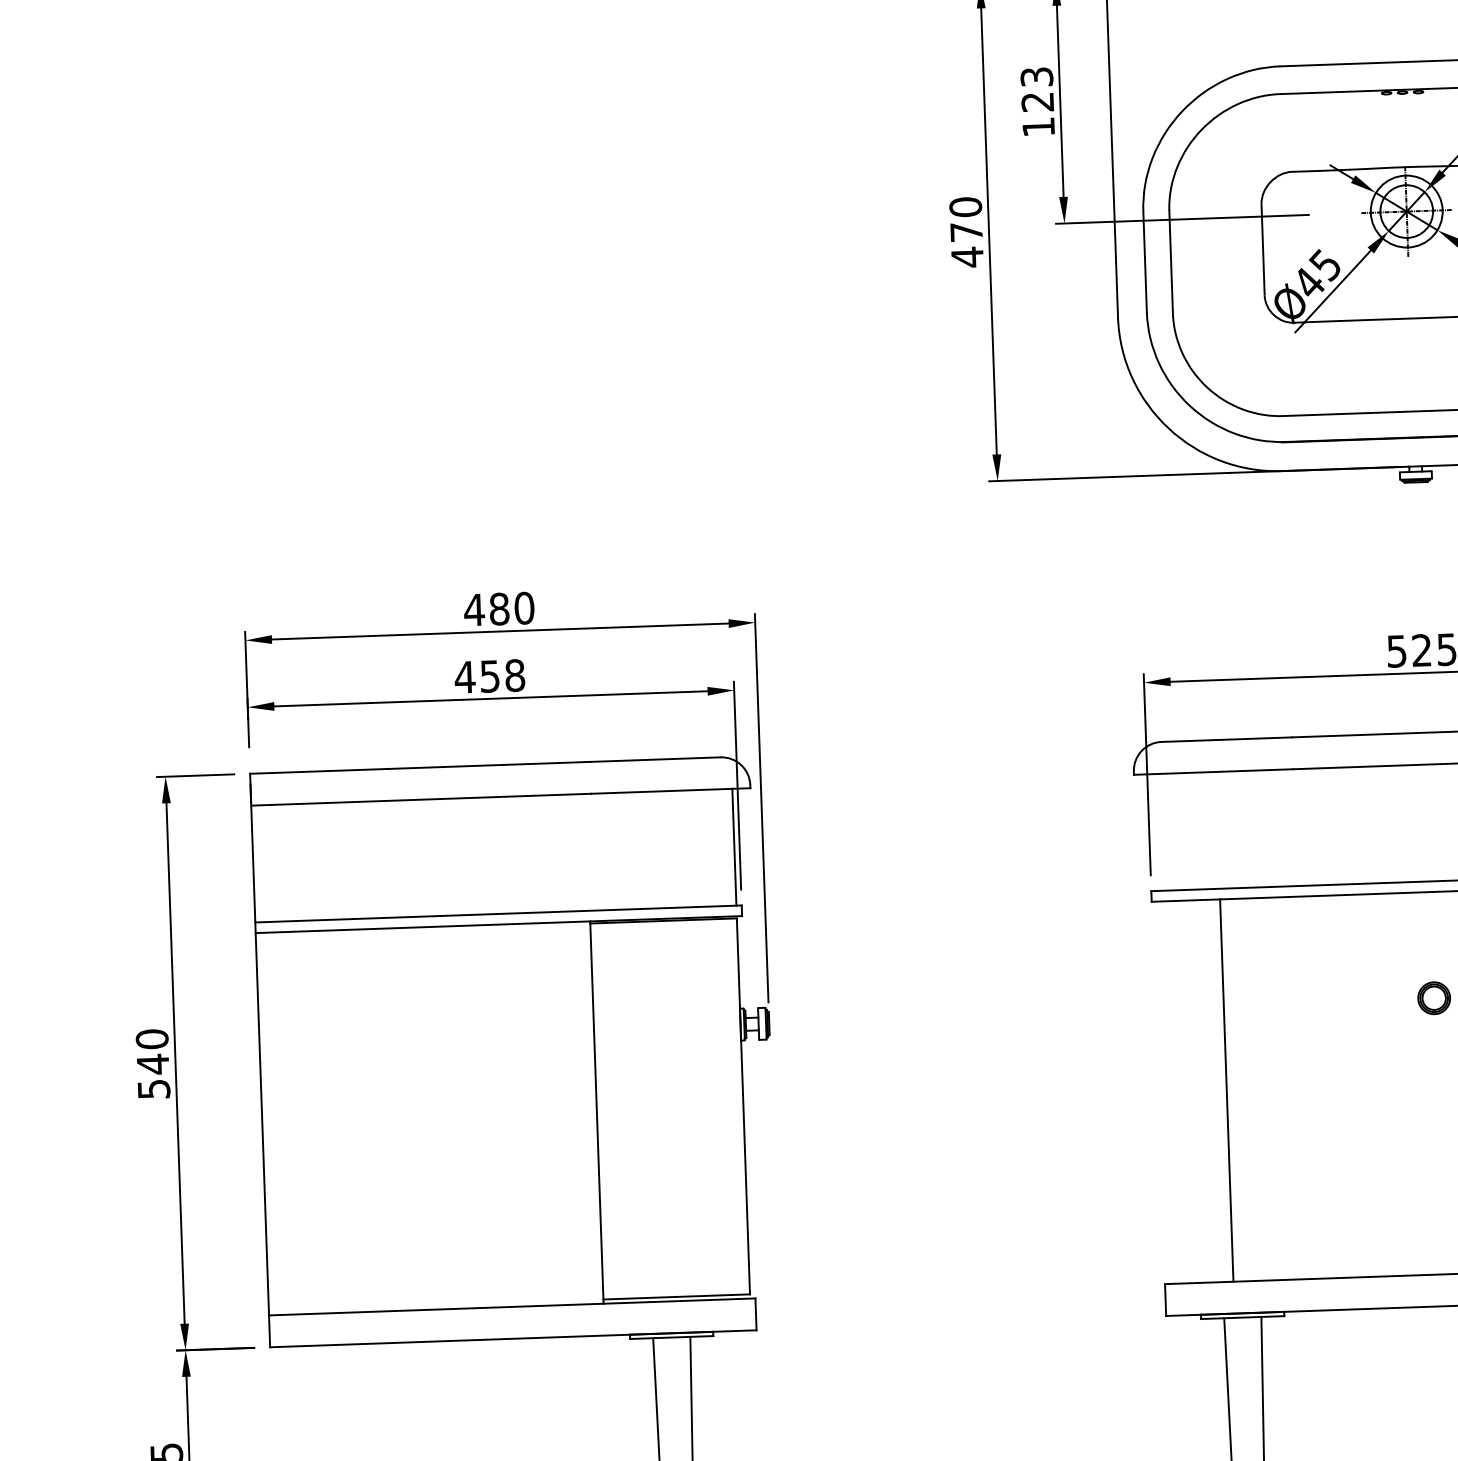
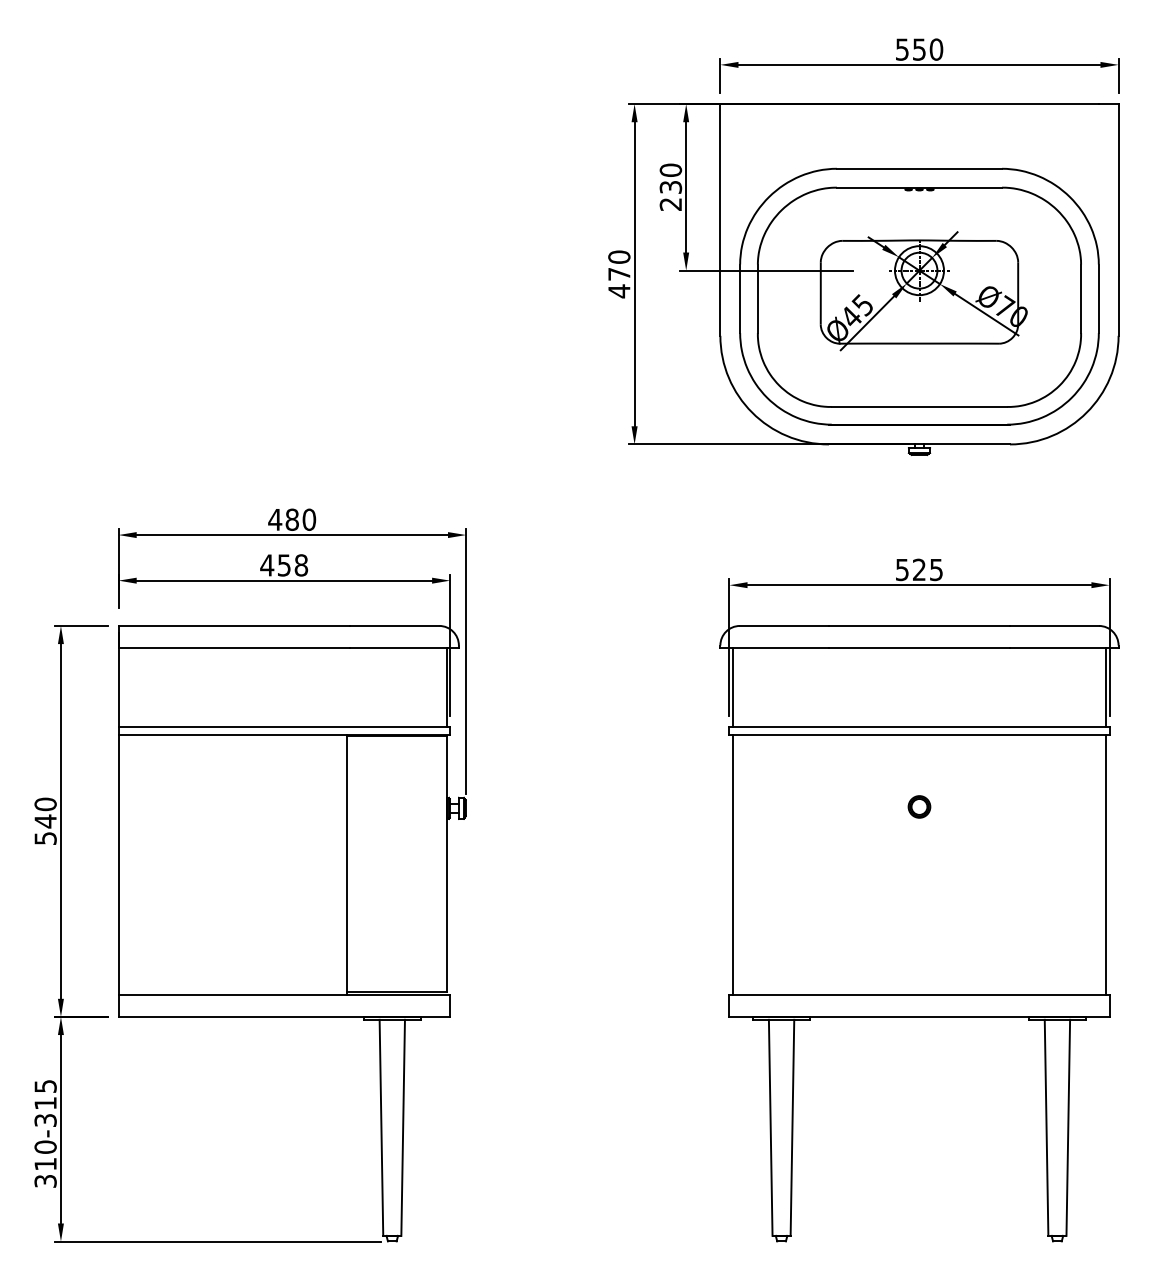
text: (1037, 100) -> (670, 186), 123 -> 230
line: (1155, 832) -> (733, 687), added
line: (1227, 1089) -> (733, 864), moved

